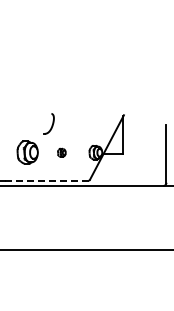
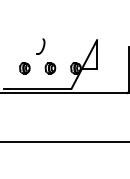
part: (27, 152) -> (24, 68), size x0.62
part: (61, 152) -> (50, 68), size x1.67
line: (47, 180) -> (39, 89), dashed -> solid

